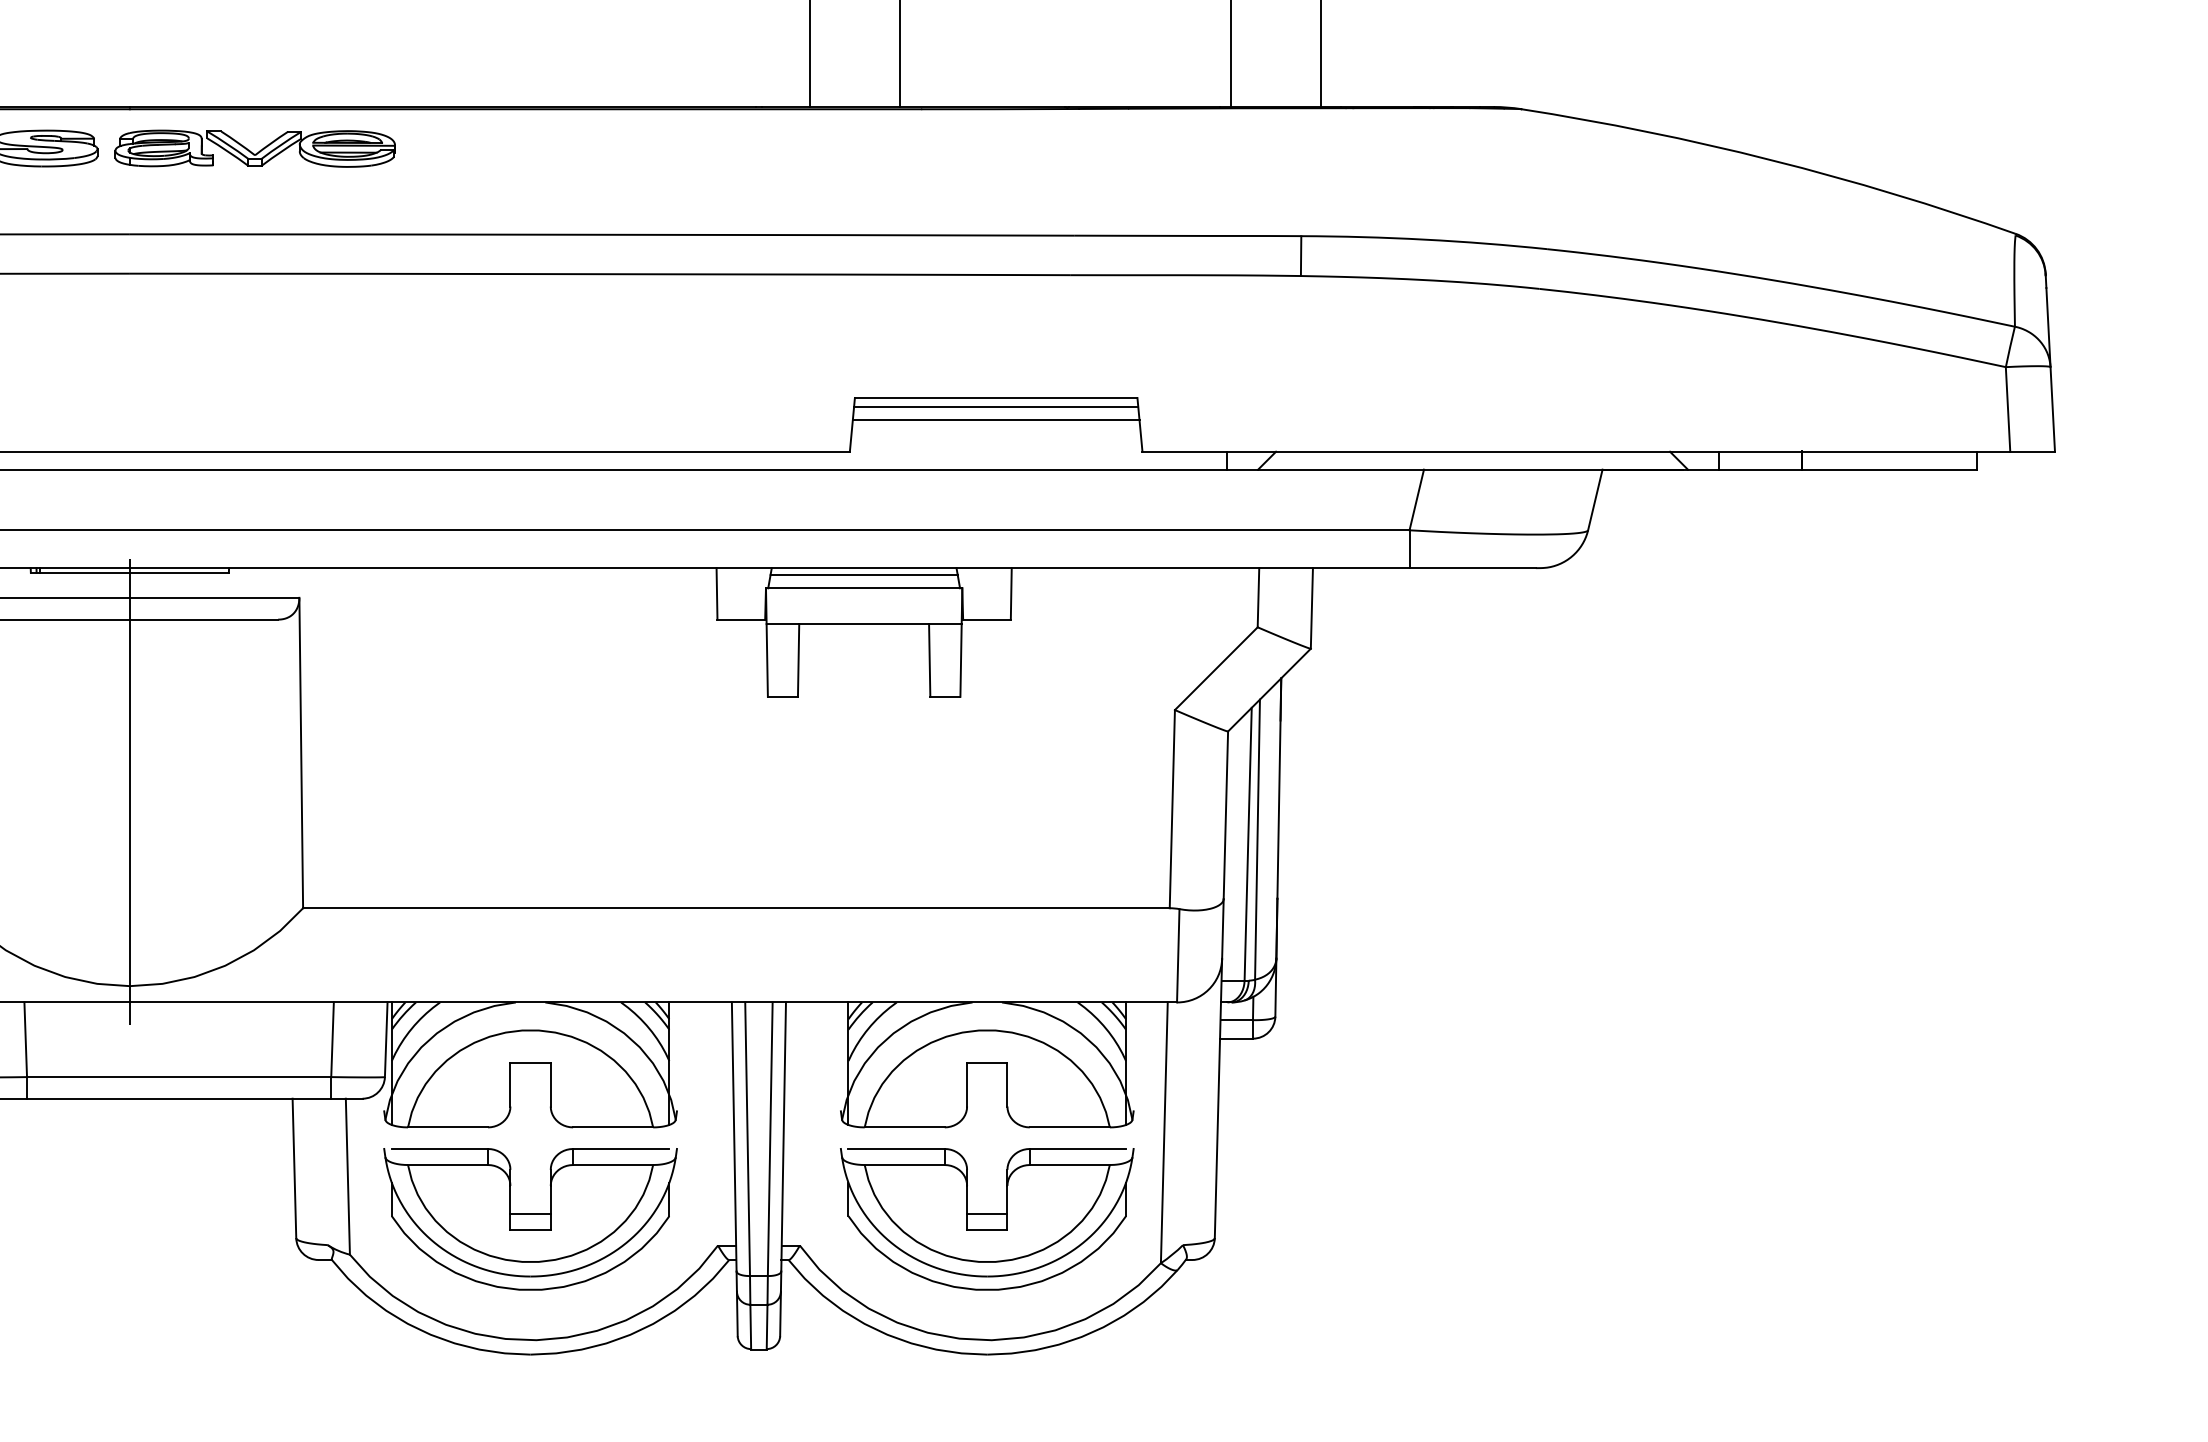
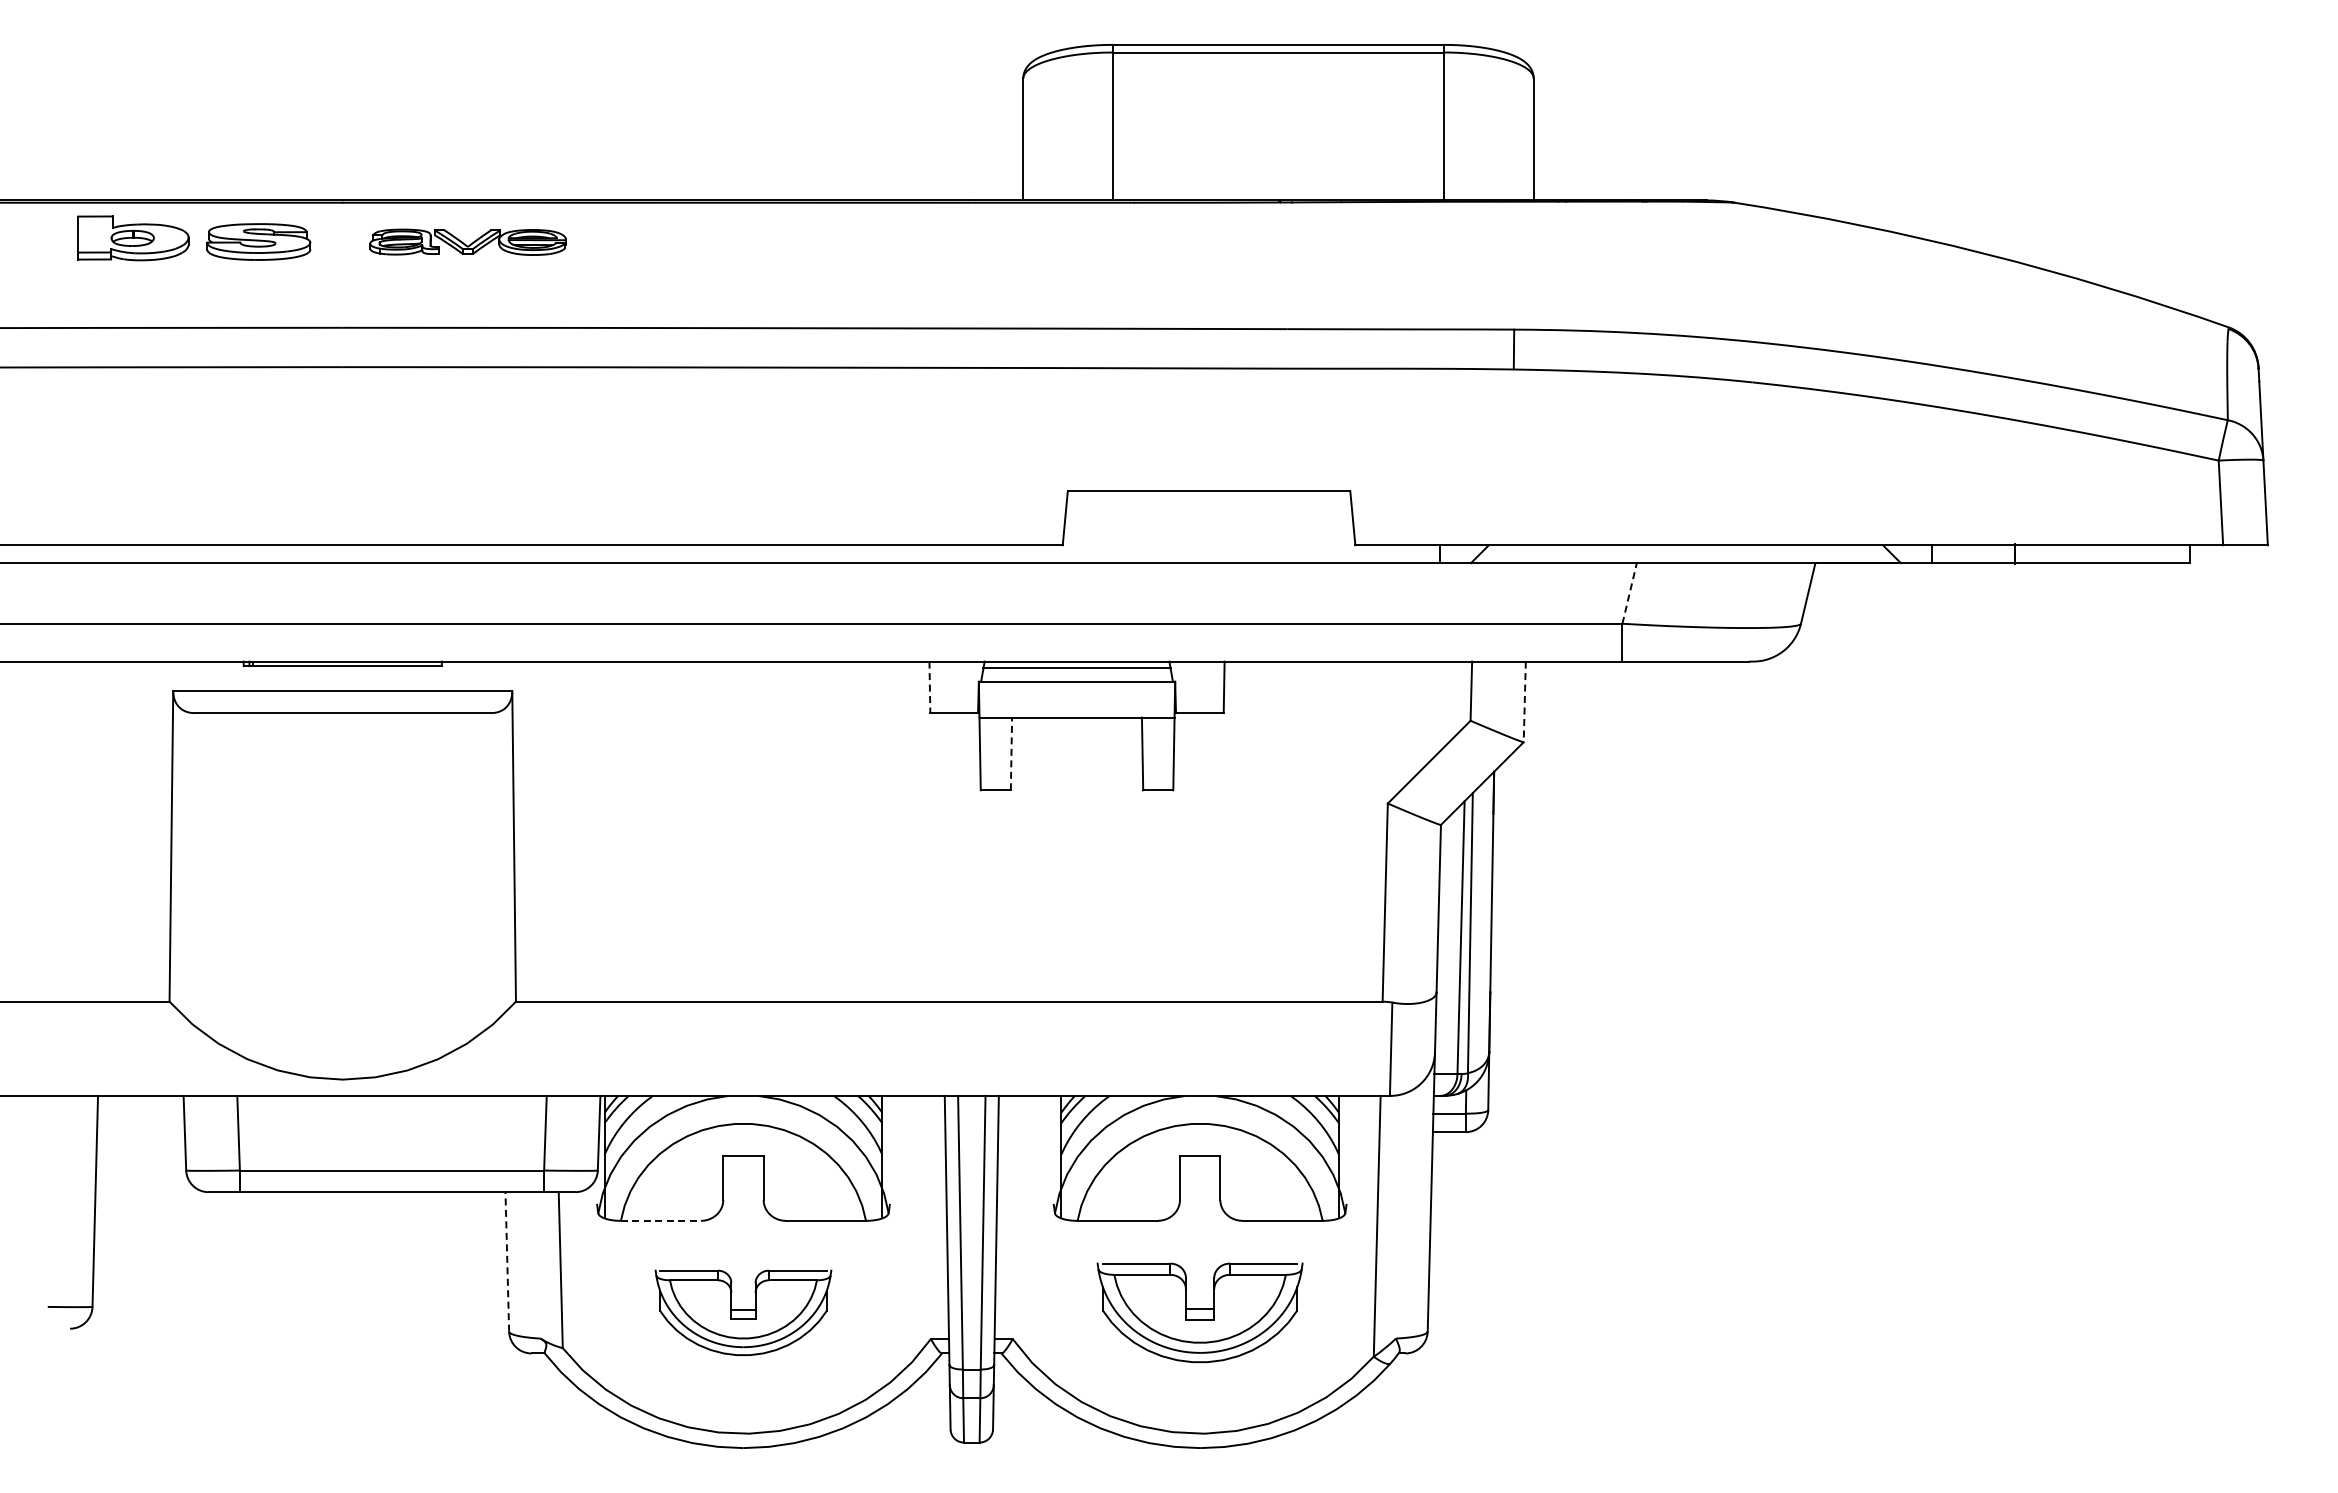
part: (254, 149) -> (467, 242), size x0.7
line: (995, 407) -> (1208, 500), removed
line: (995, 420) -> (1208, 513), removed
line: (1416, 499) -> (1629, 592), solid -> dashed
line: (716, 594) -> (929, 687), solid -> dashed
line: (1311, 609) -> (1524, 702), solid -> dashed
line: (798, 660) -> (1011, 753), solid -> dashed
line: (129, 792) -> (342, 885), removed
line: (448, 1127) -> (661, 1220), solid -> dashed
line: (294, 1168) -> (507, 1261), solid -> dashed
part: (530, 1219) -> (743, 1312), size x0.6
part: (986, 1219) -> (1199, 1312), size x0.7

